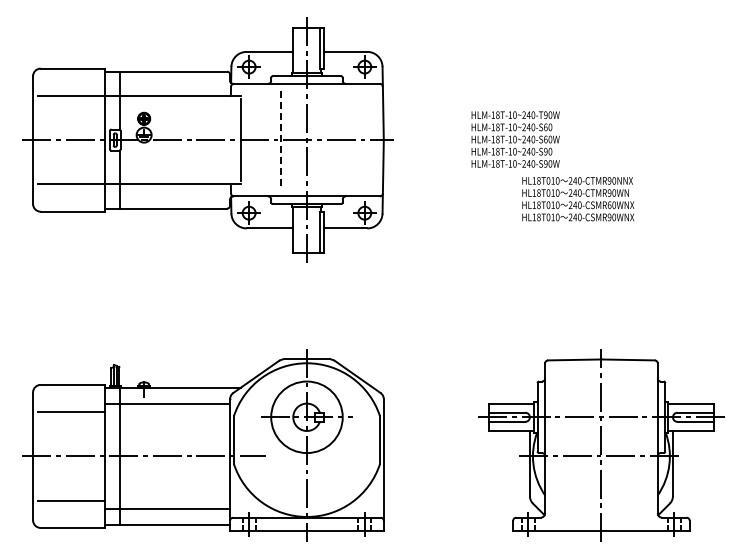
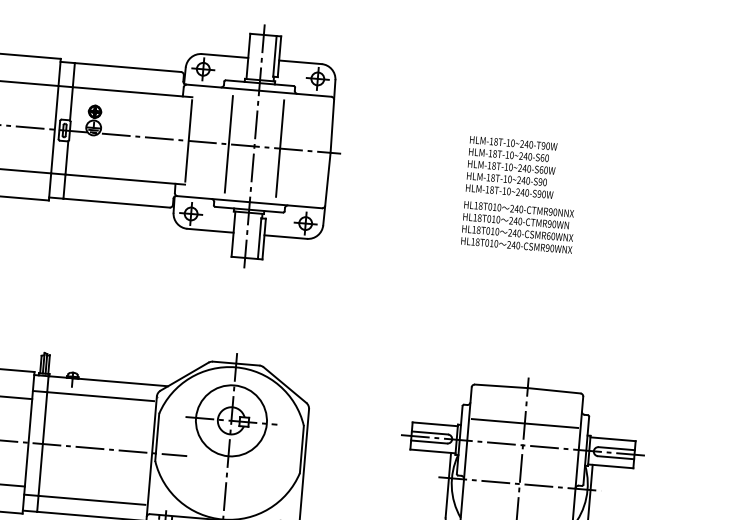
line: (332, 139) -> (279, 147), added
text: (515, 139) -> (511, 167), moved
line: (281, 140) -> (229, 144), dashed -> solid
line: (601, 395) -> (524, 423), added

